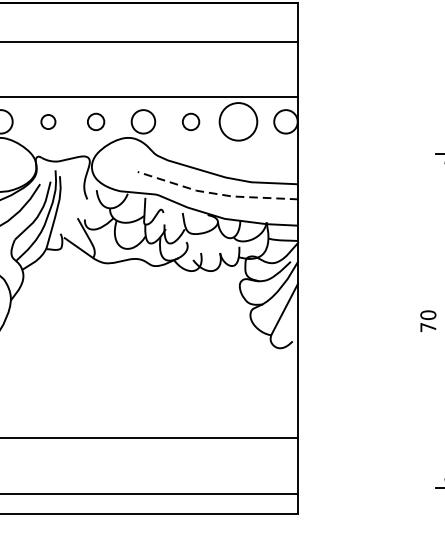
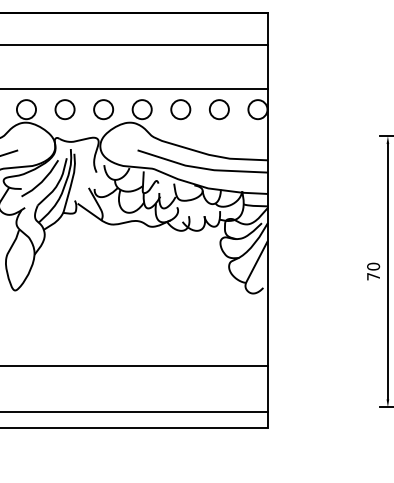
circle: (47, 121) -> (64, 109), size x1.67
circle: (95, 121) -> (103, 109), size x1.43
circle: (190, 121) -> (180, 109), size x1.43
circle: (237, 121) -> (218, 109), size x0.62
line: (215, 194) -> (200, 168), dashed -> solid

